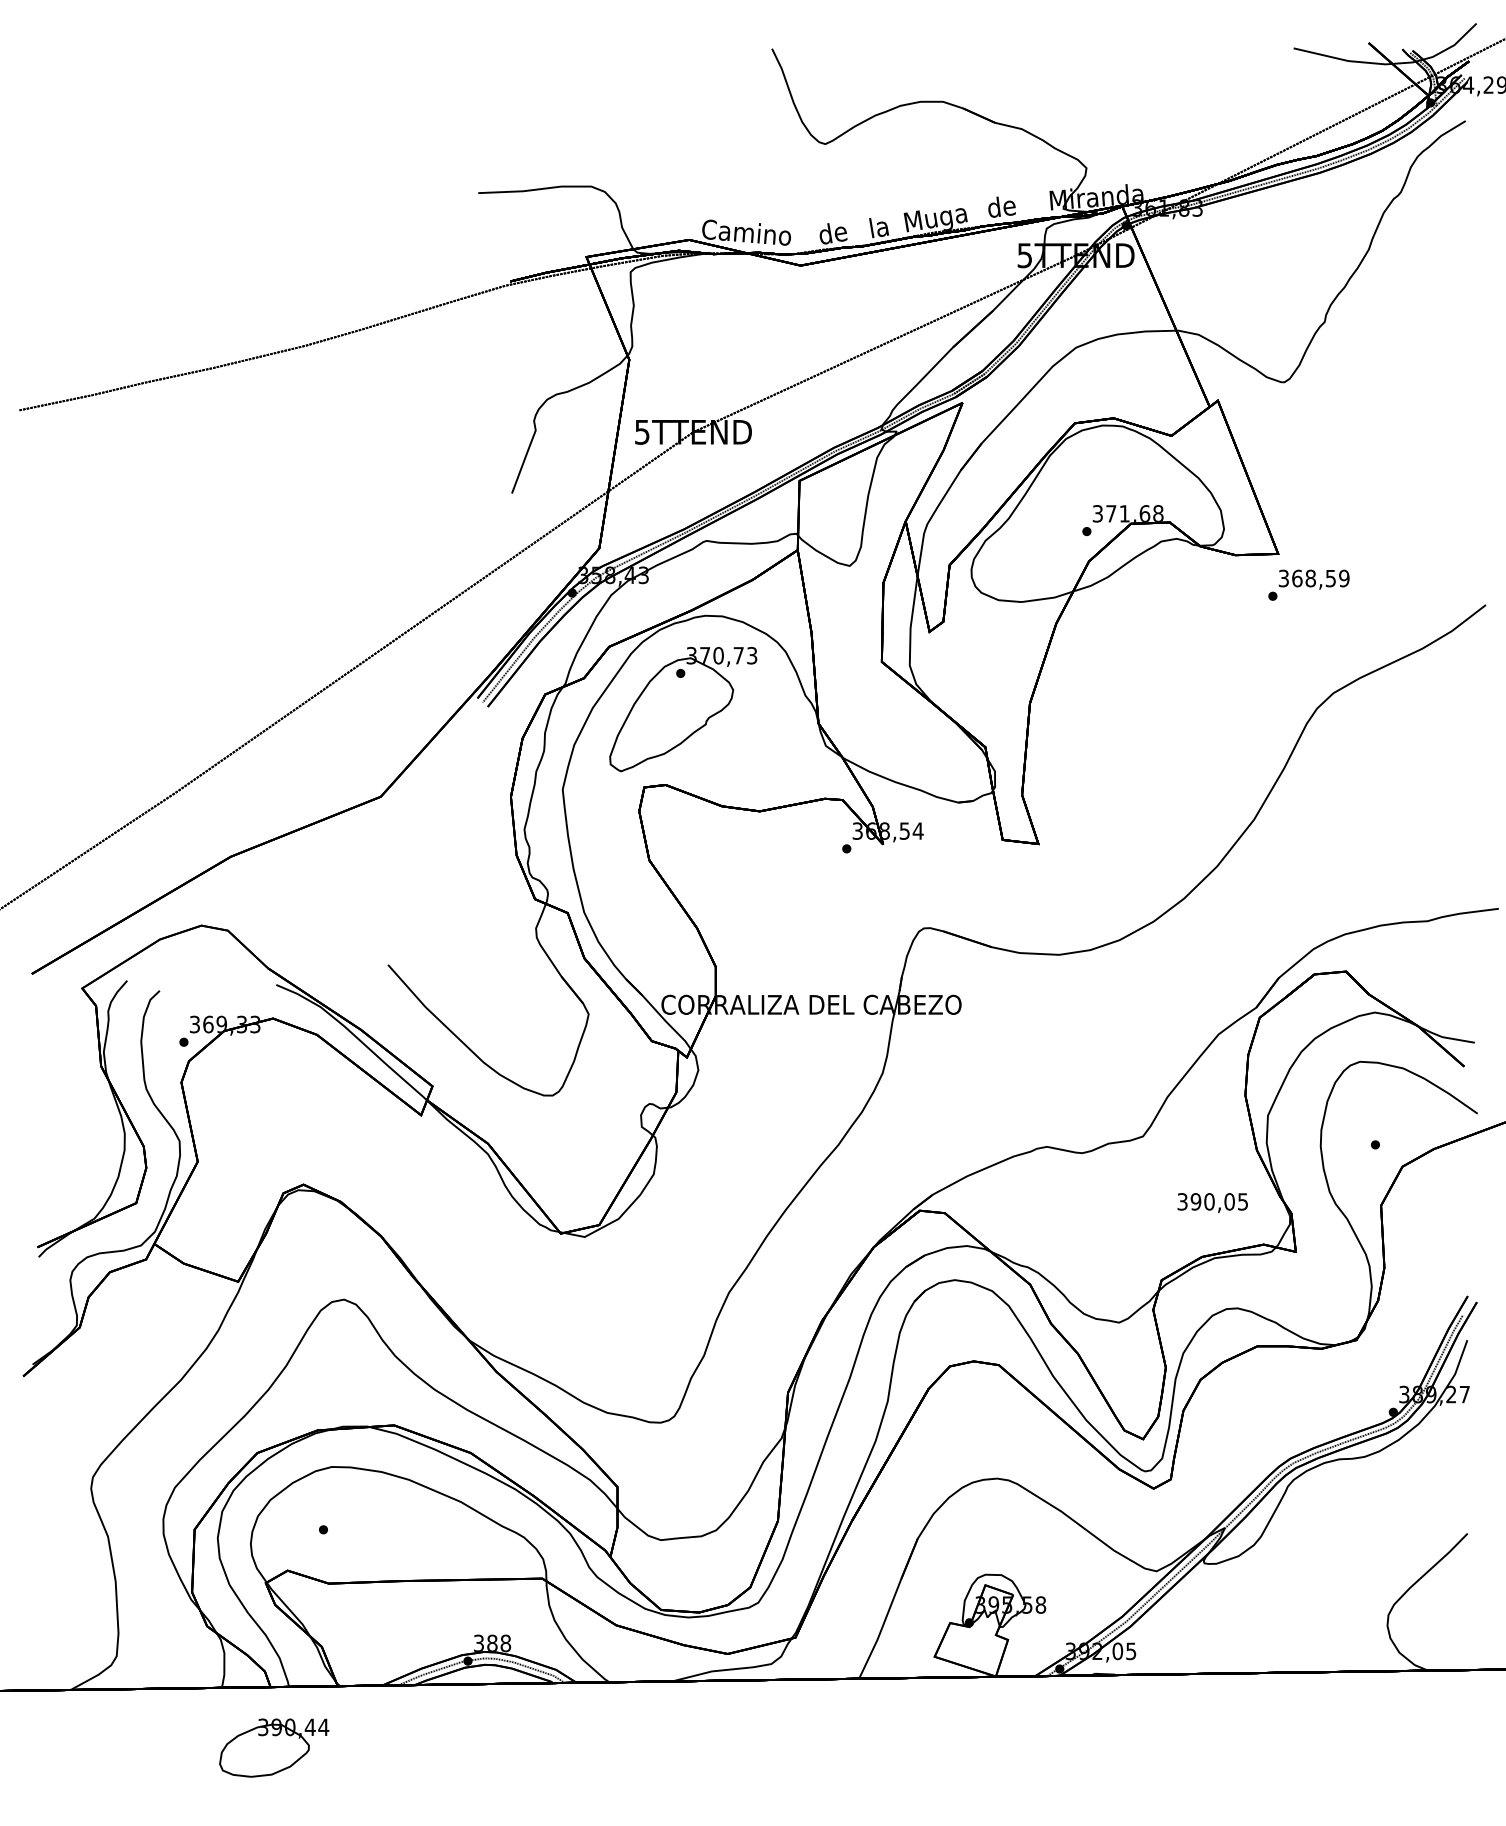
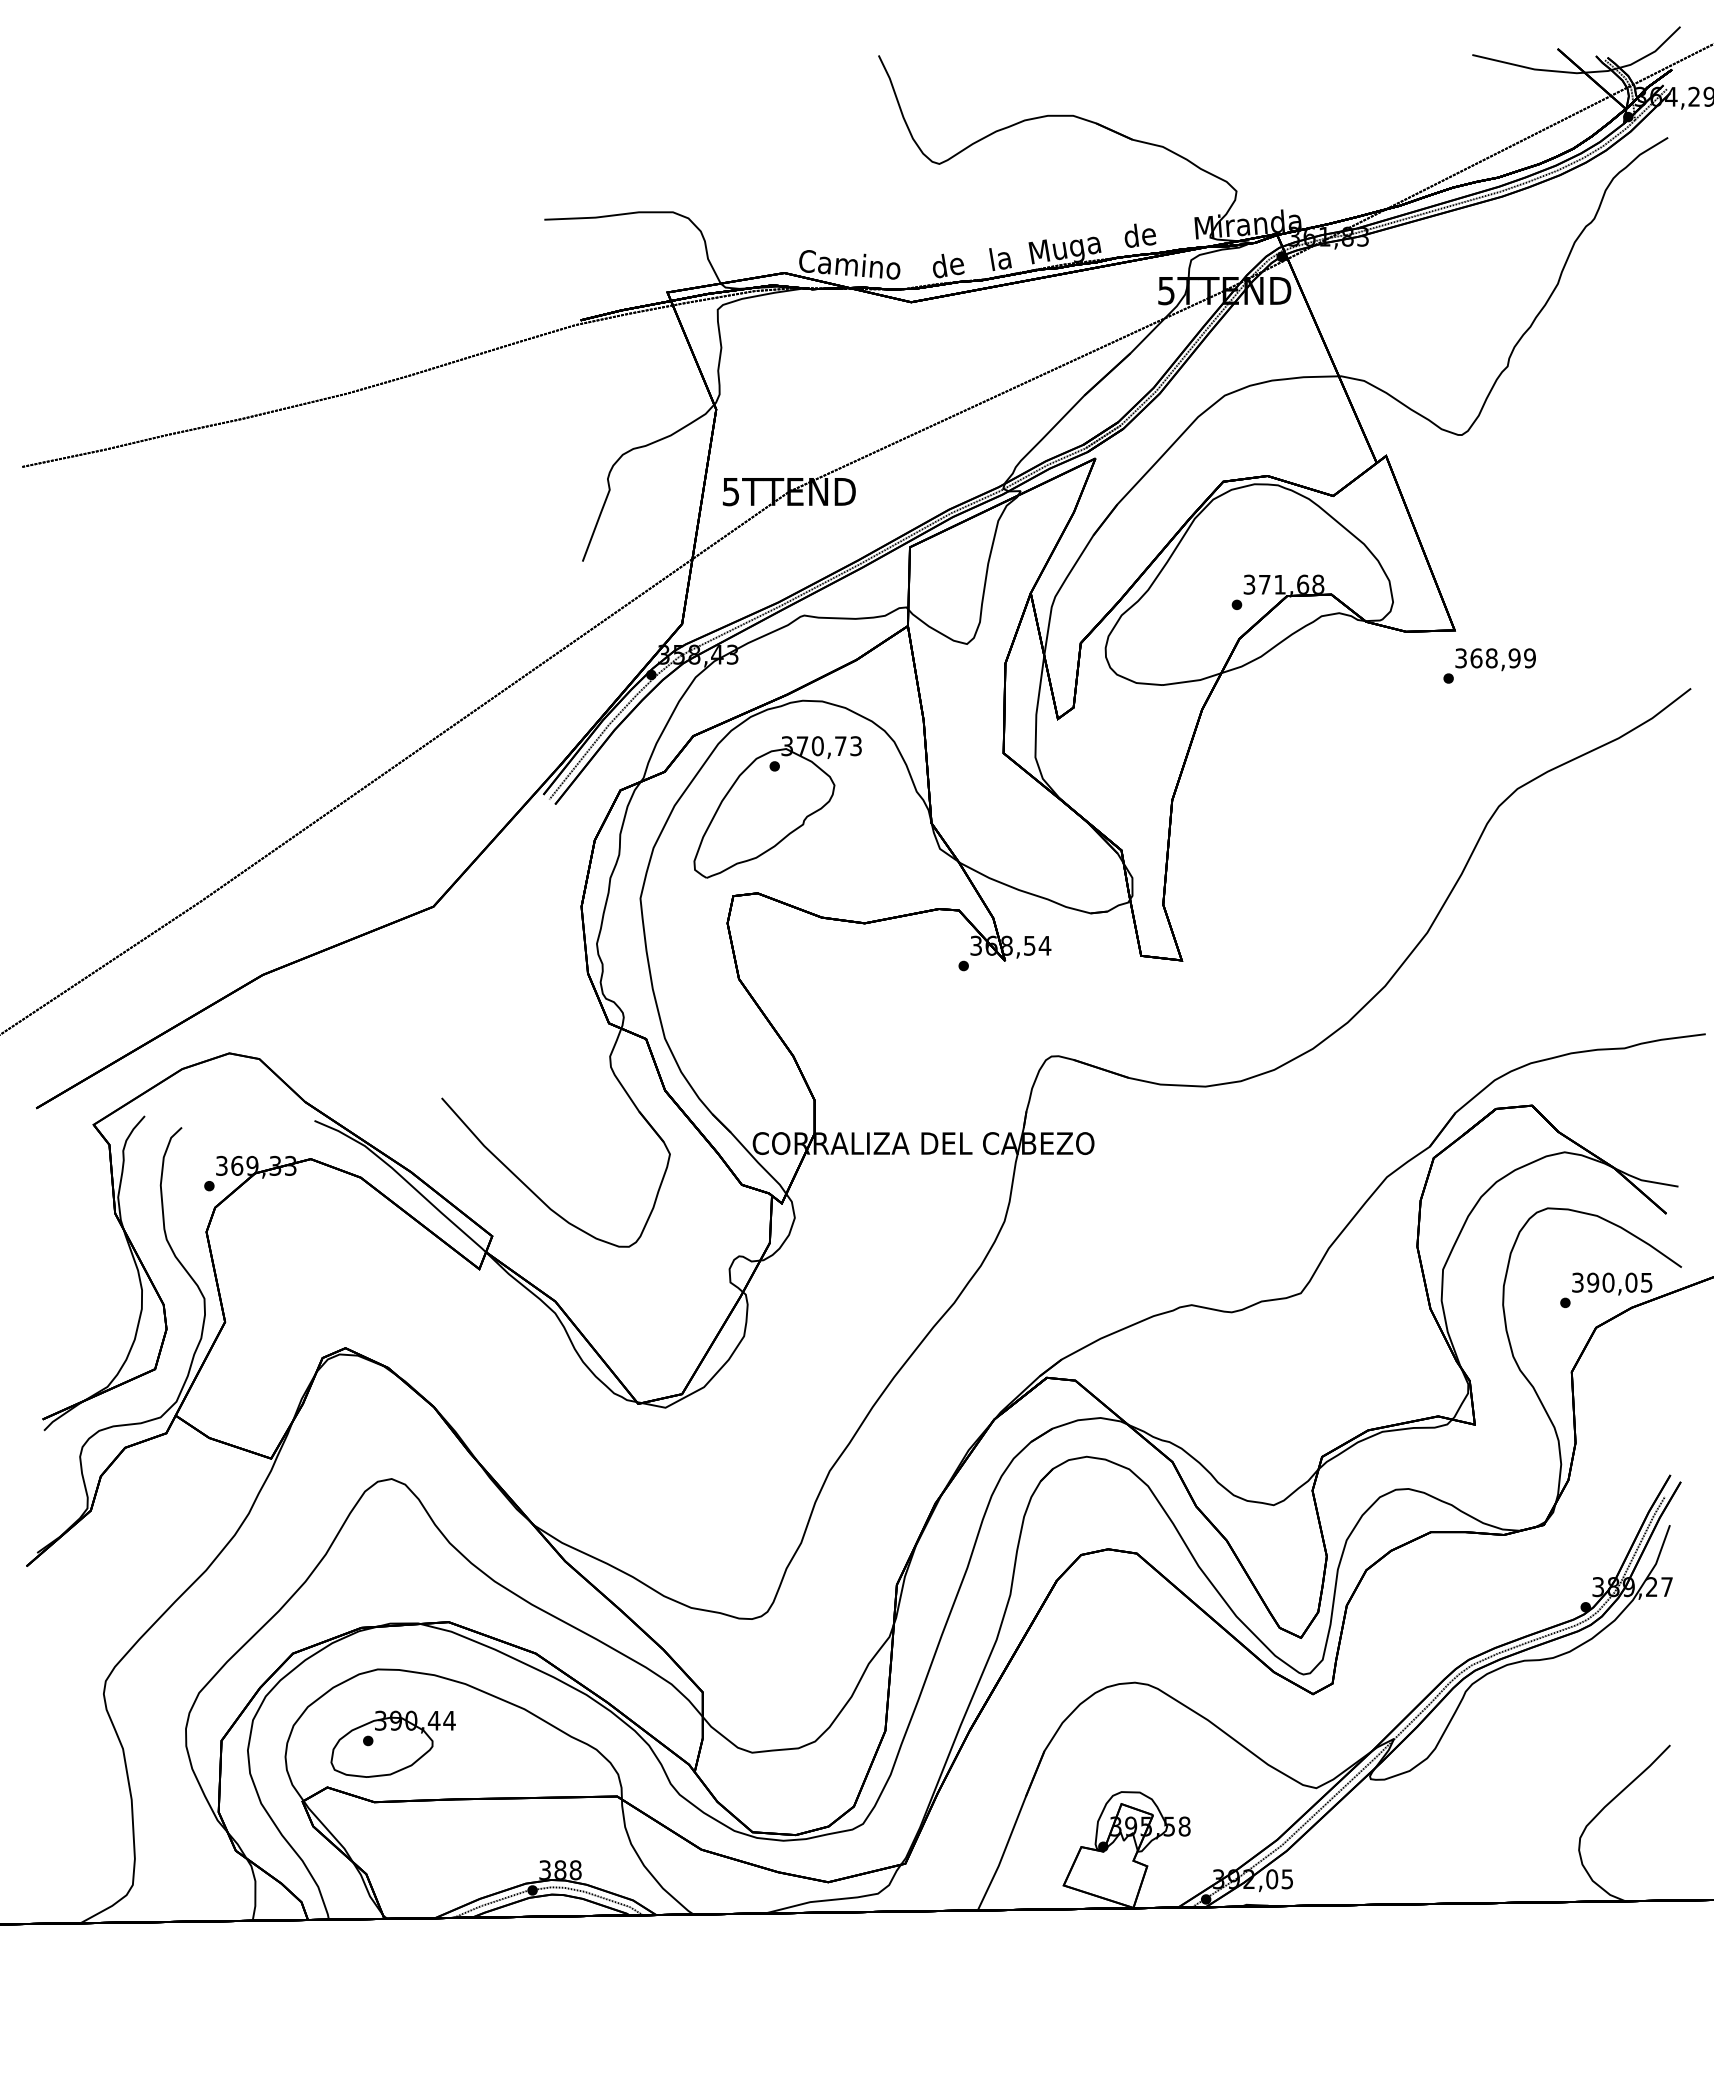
text: (1330, 578) -> (1514, 658), 368,59 -> 368,99
text: (1212, 1202) -> (1612, 1283), moved
part: (273, 1747) -> (392, 1743), moved

